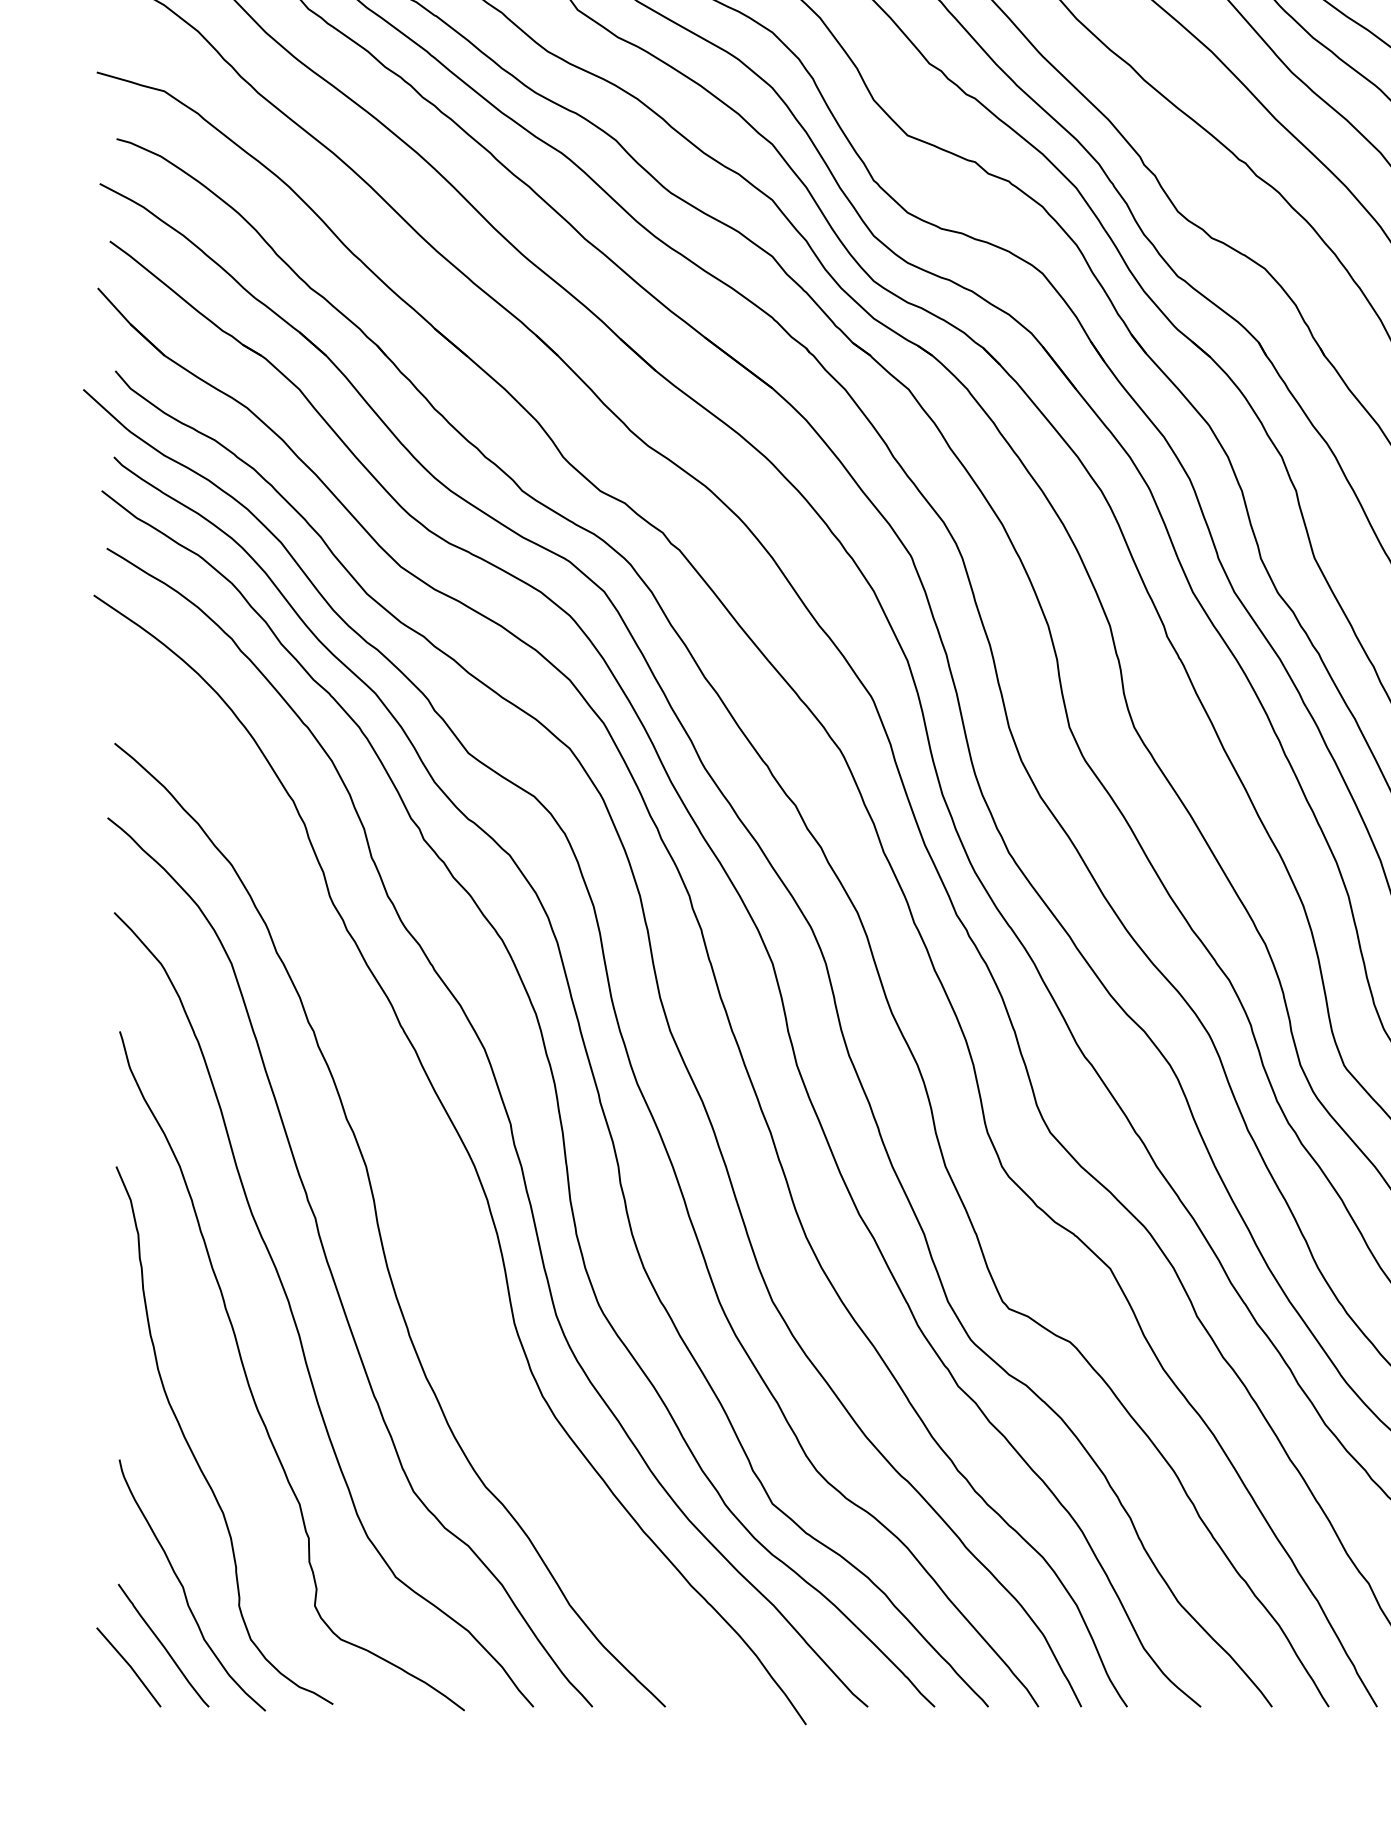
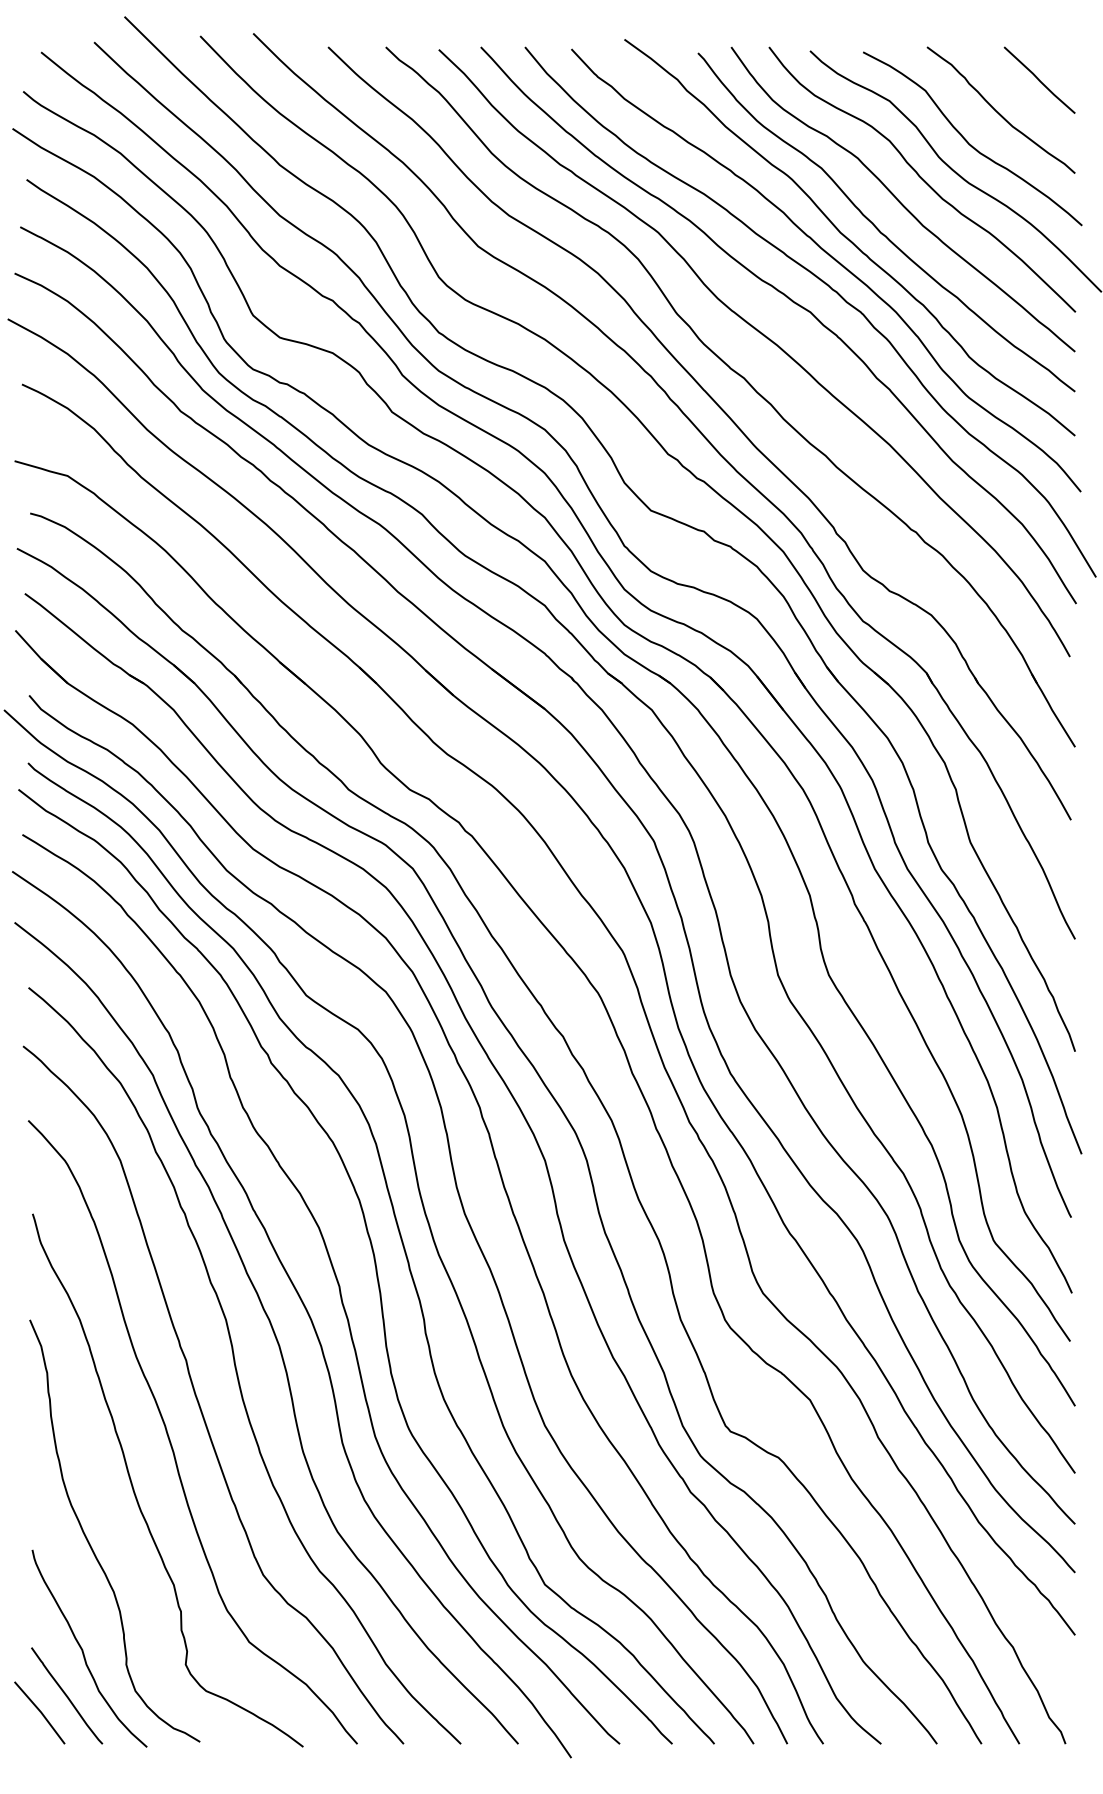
curve: (425, 1181) -> (272, 1331), added

